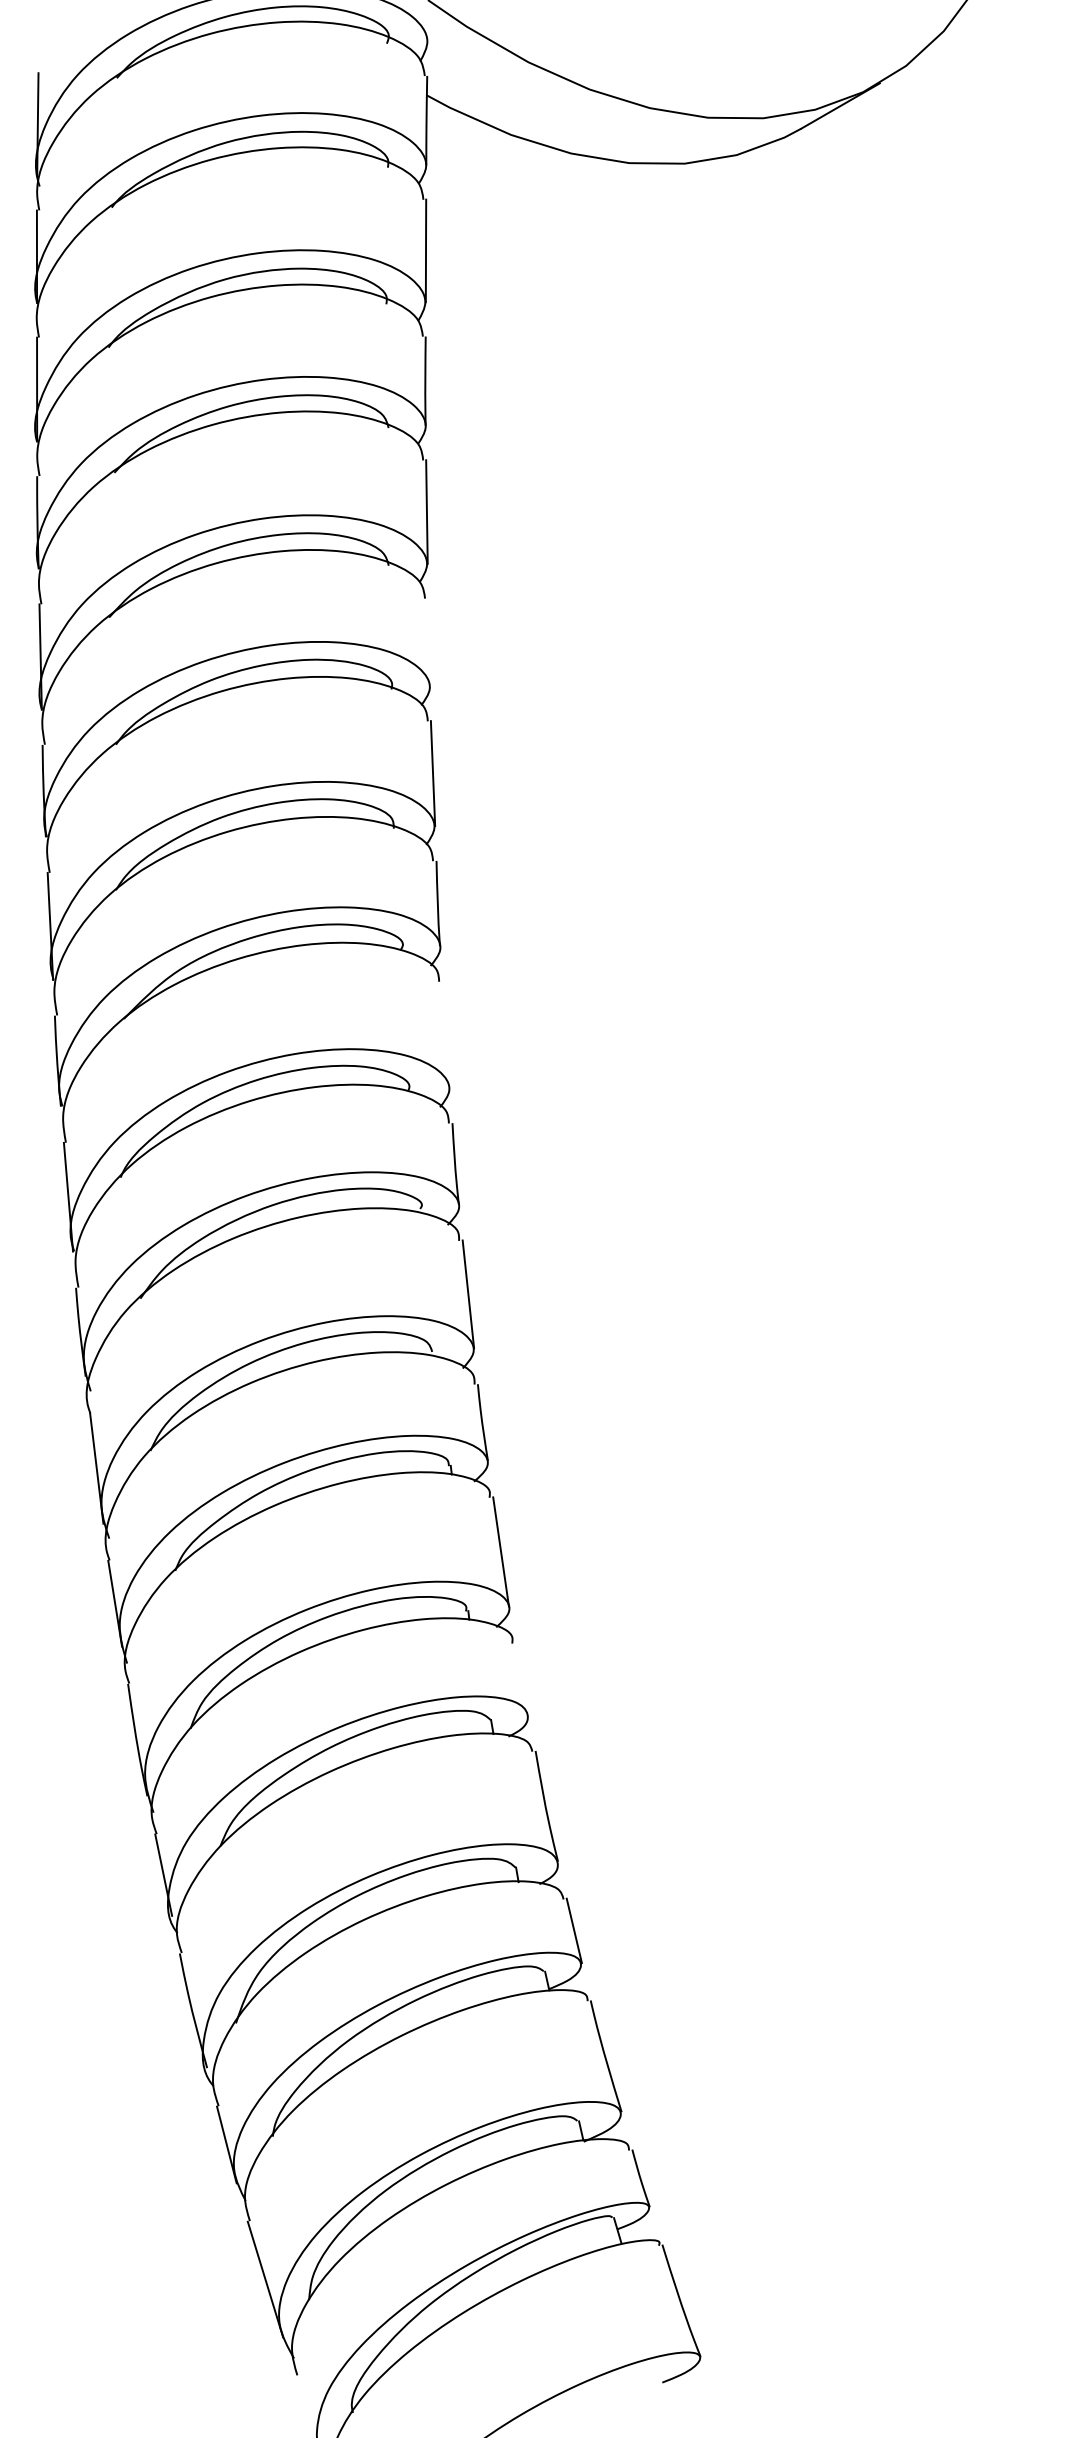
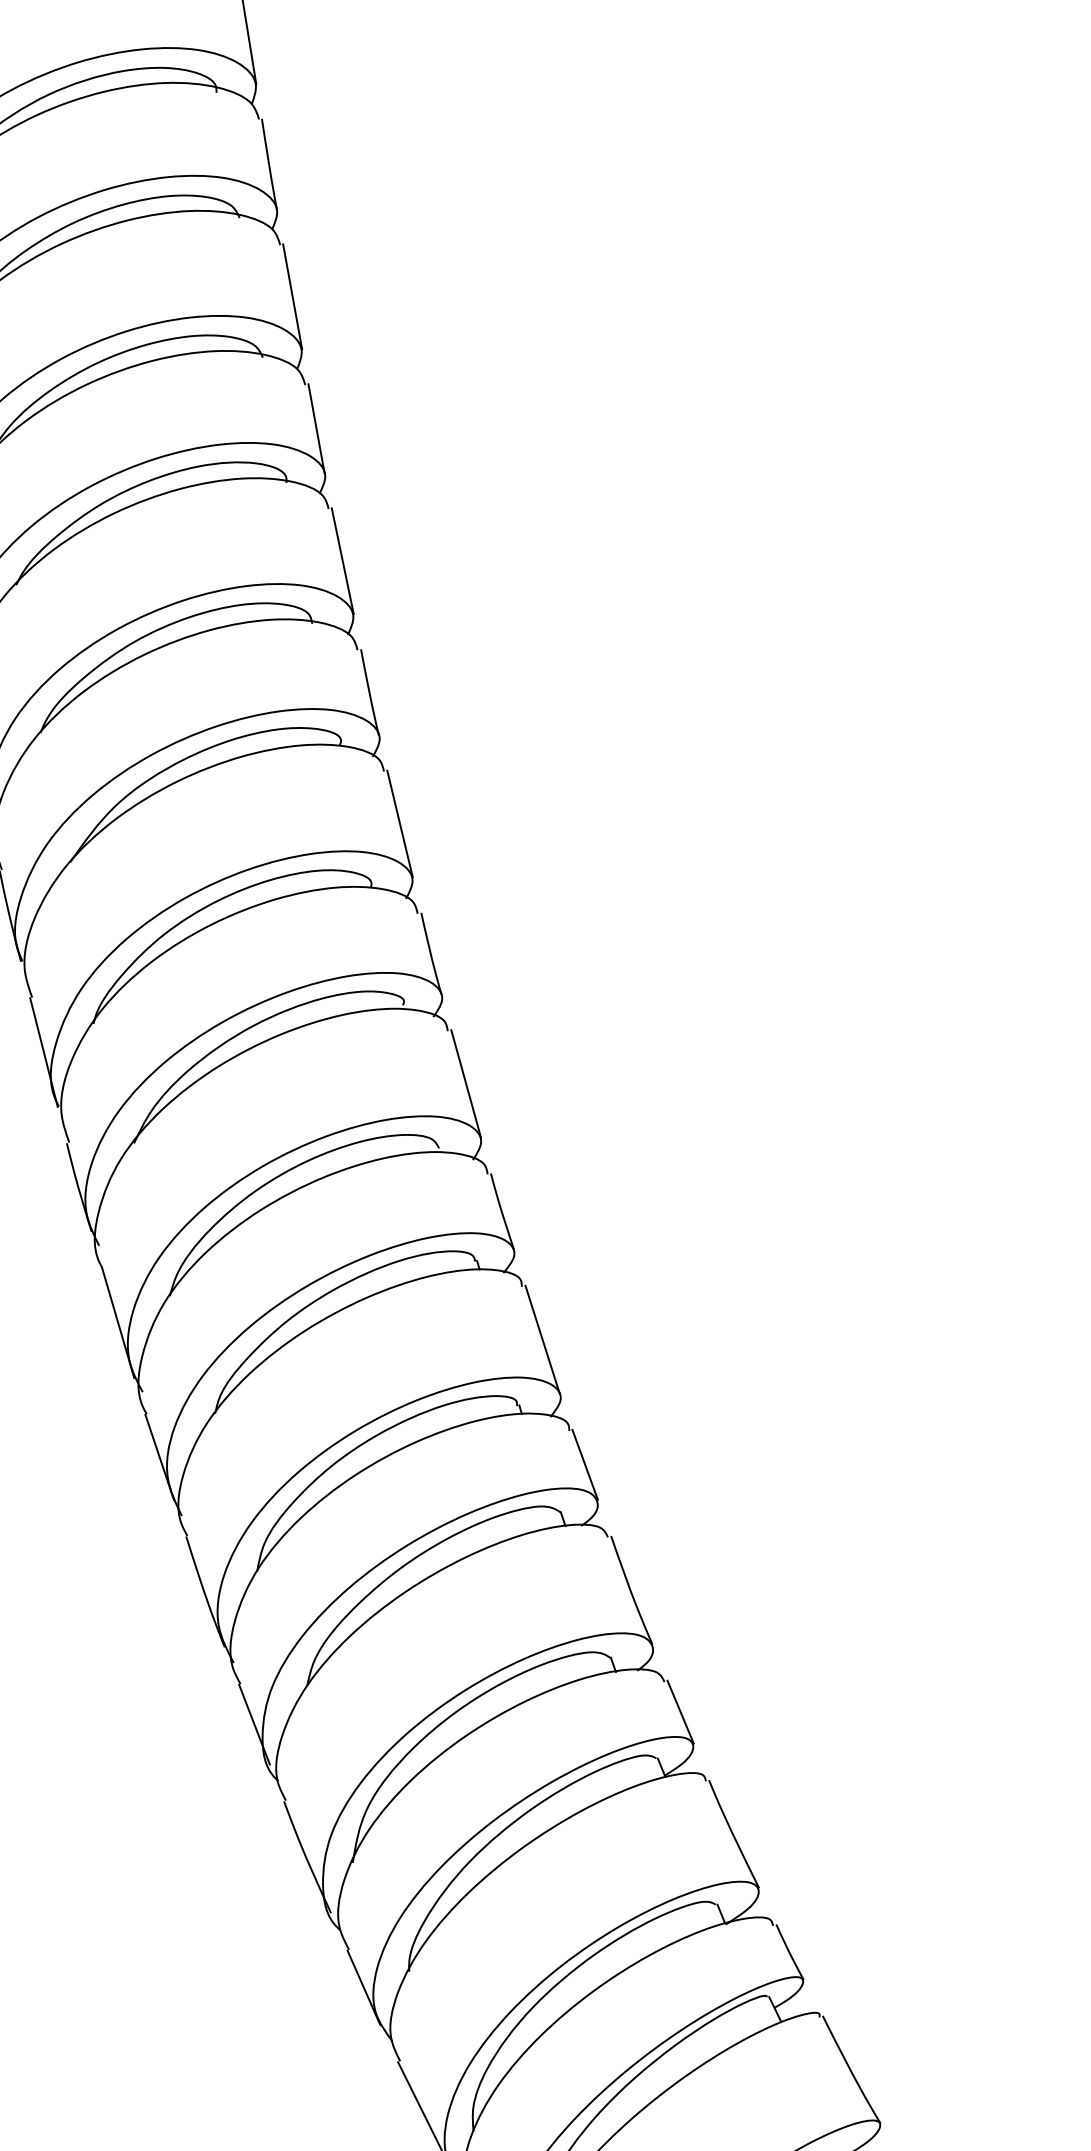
line: (428, 642) -> (316, 428), added
line: (445, 1034) -> (399, 824), added
line: (521, 1678) -> (584, 1464), added

